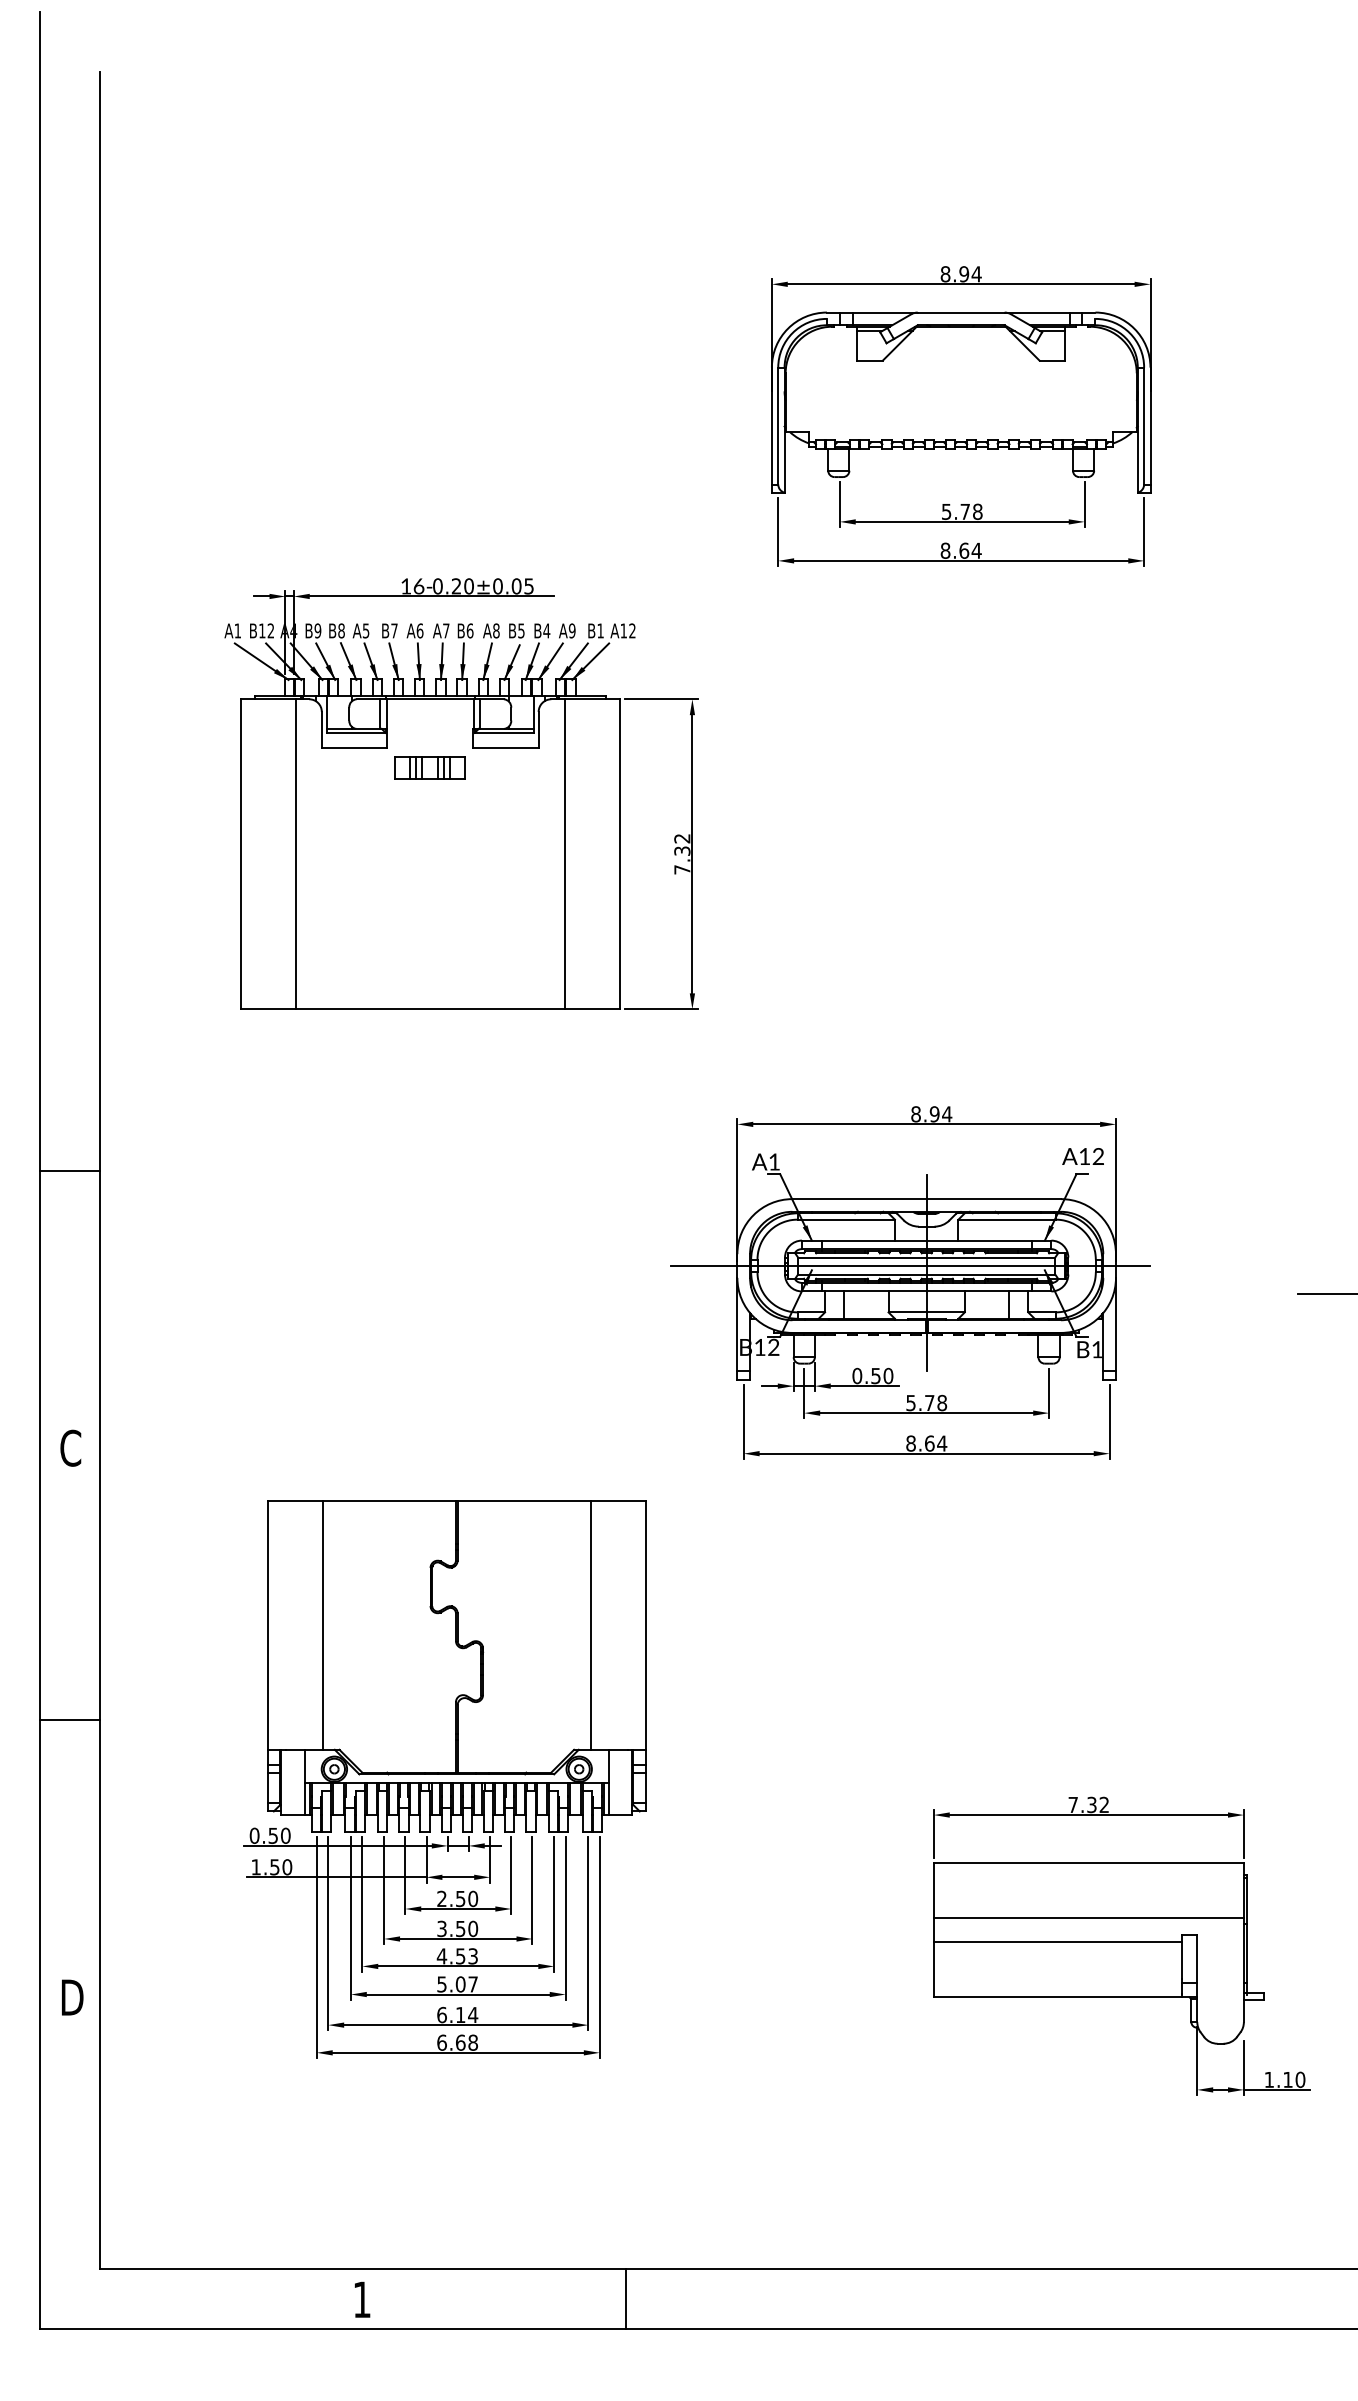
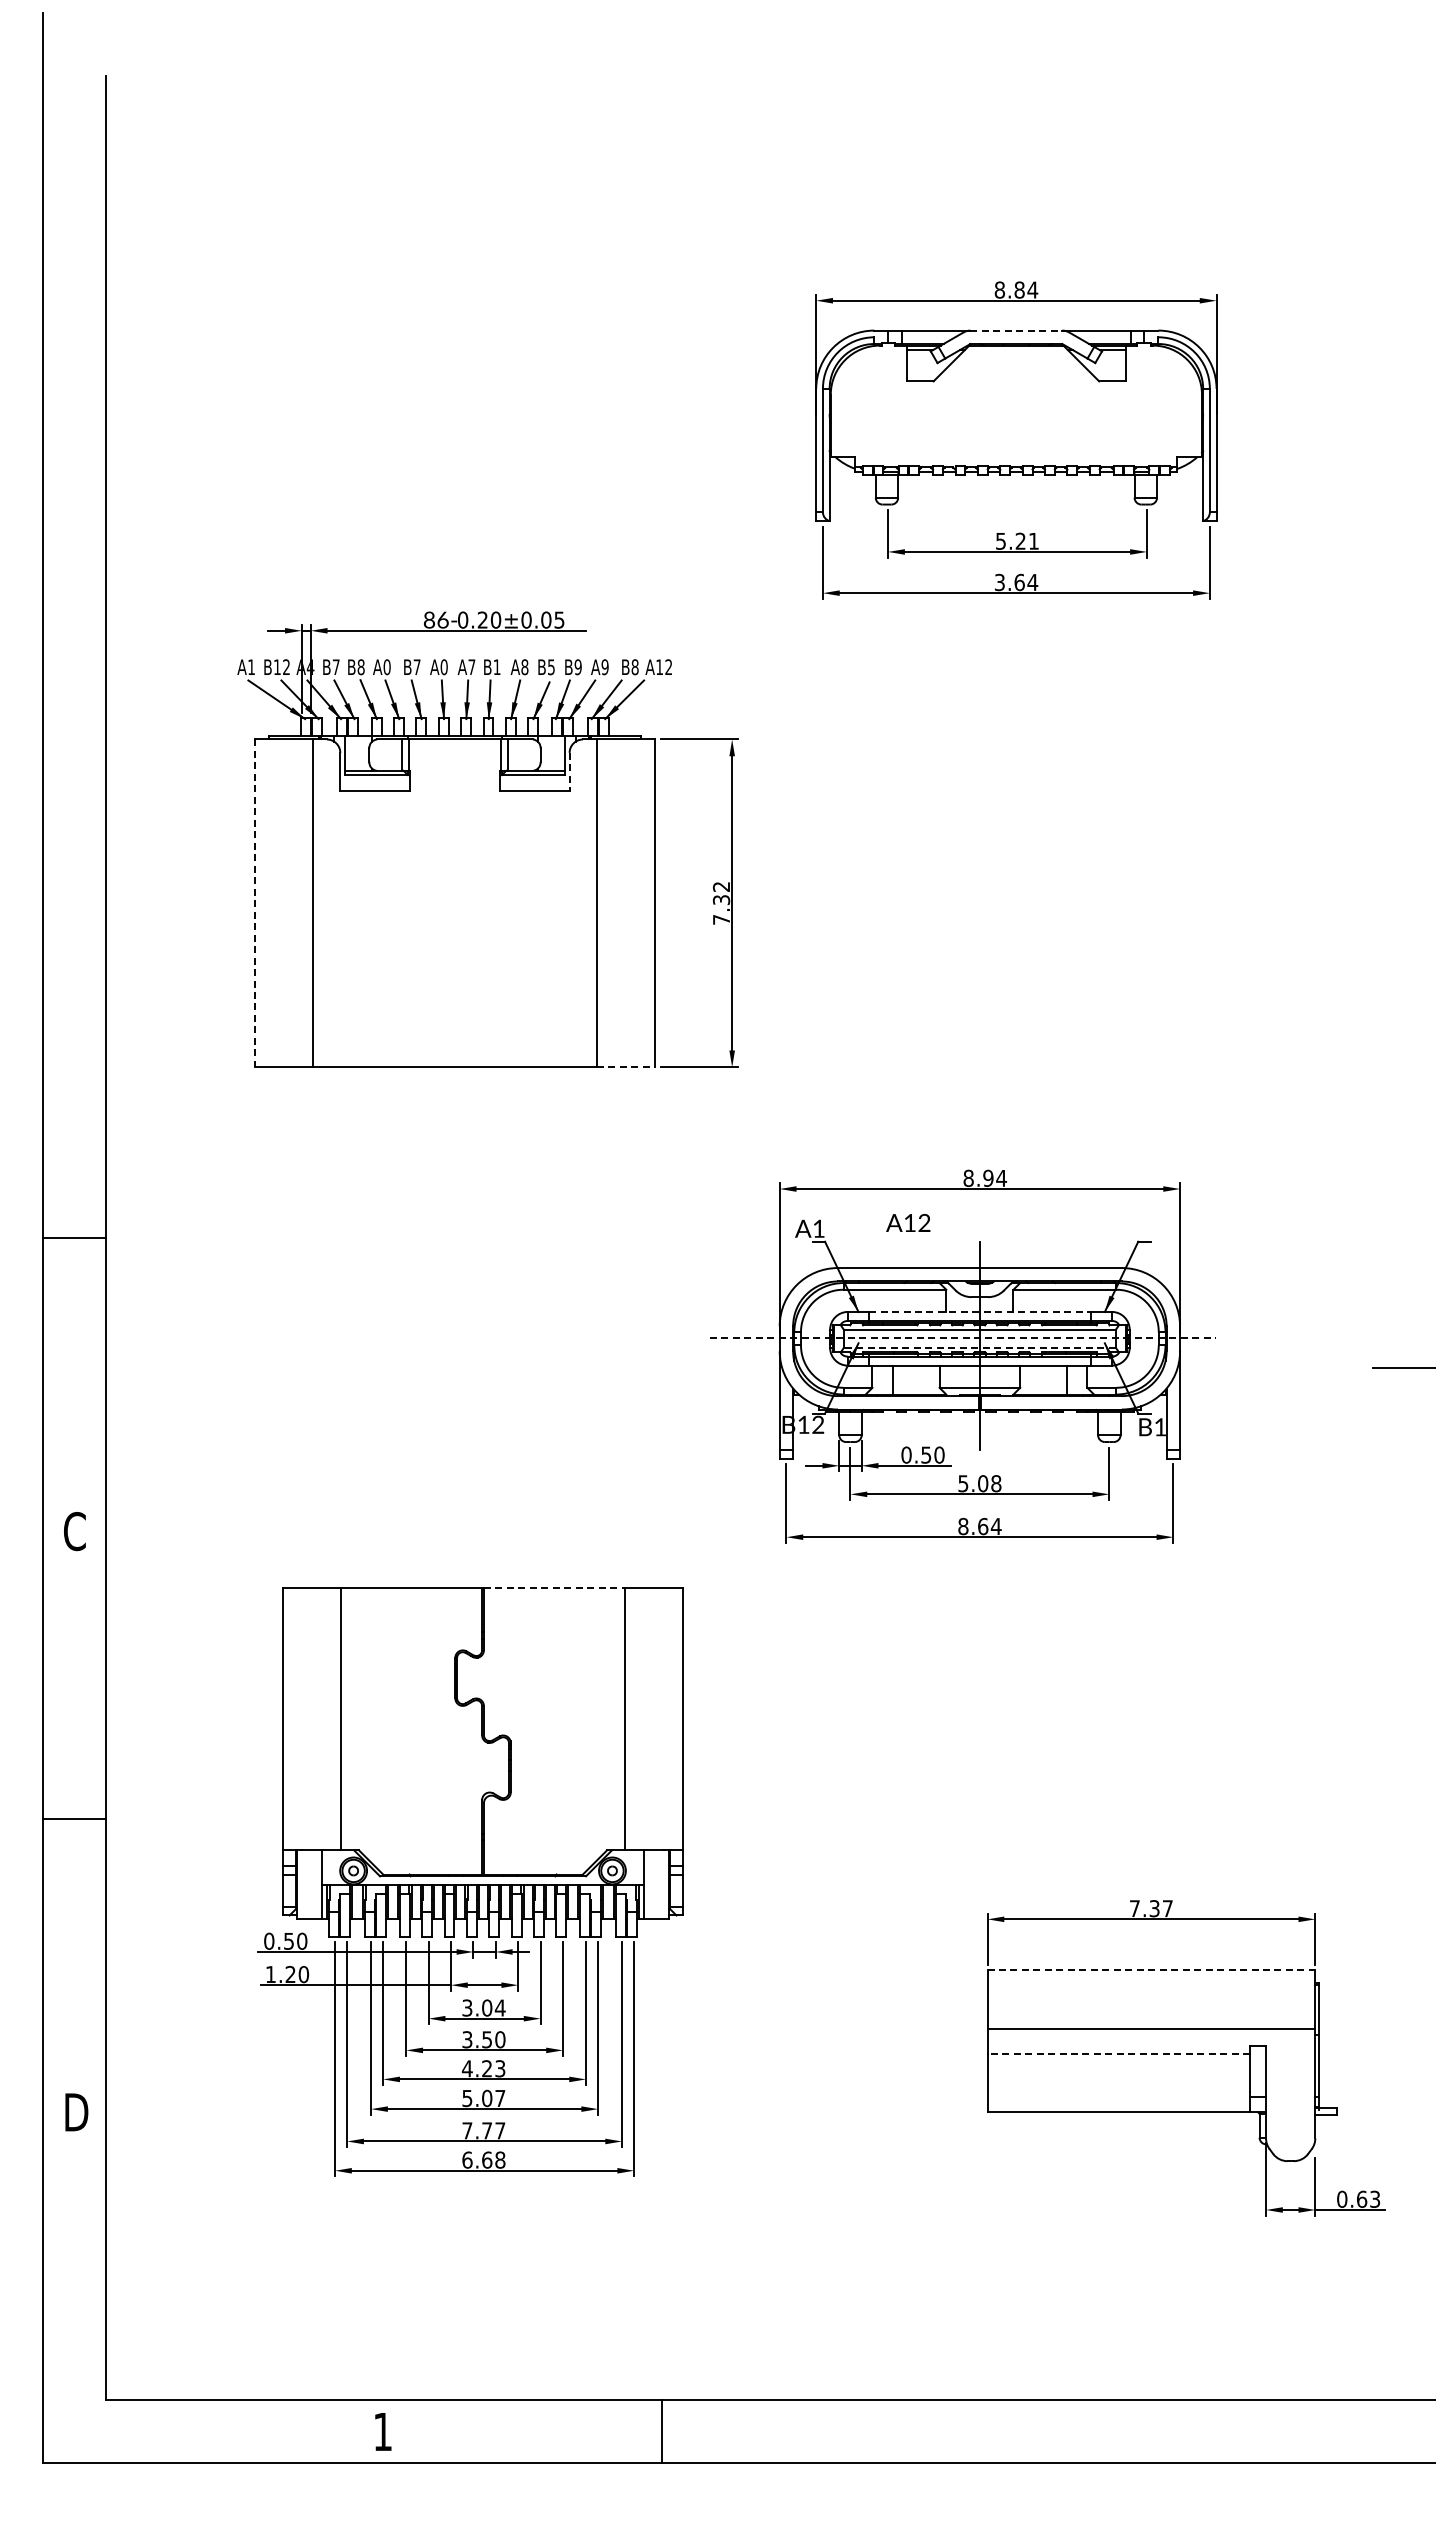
text: (964, 273) -> (1019, 289), 8.94 -> 8.84
line: (961, 312) -> (1016, 330), solid -> dashed
text: (971, 511) -> (1027, 540), 5.78 -> 5.21
text: (945, 550) -> (999, 582), 8.64 -> 3.64
text: (406, 585) -> (429, 619), 16- -> 86-
text: (419, 630) -> (443, 666), A6 -> A0
text: (317, 631) -> (335, 667), B9 -> B7
text: (365, 631) -> (386, 667), A5 -> A0
text: (469, 631) -> (496, 667), B6 -> B1
text: (546, 631) -> (577, 667), B4 -> B9
text: (600, 631) -> (634, 667), B1 -> B8
line: (538, 730) -> (569, 772), solid -> dashed
part: (429, 767) -> (454, 811), removed
line: (240, 854) -> (254, 903), solid -> dashed
line: (592, 1009) -> (626, 1067), solid -> dashed
text: (1083, 1156) -> (908, 1222), moved
line: (926, 1240) -> (979, 1311), solid -> dashed
line: (910, 1265) -> (962, 1338), solid -> dashed
line: (926, 1274) -> (979, 1347), solid -> dashed
text: (930, 1402) -> (983, 1483), 5.78 -> 5.08
line: (524, 1501) -> (554, 1587), solid -> dashed
text: (1104, 1804) -> (1167, 1908), 7.32 -> 7.37
line: (1088, 1863) -> (1151, 1970), solid -> dashed
text: (274, 1867) -> (290, 1974), 1.50 -> 1.20
text: (457, 1898) -> (483, 2007), 2.50 -> 3.04
line: (1057, 1941) -> (1118, 2053), solid -> dashed
text: (460, 1956) -> (486, 2068), 4.53 -> 4.23
text: (457, 2014) -> (483, 2130), 6.14 -> 7.77
text: (1284, 2079) -> (1358, 2198), 1.10 -> 0.63

